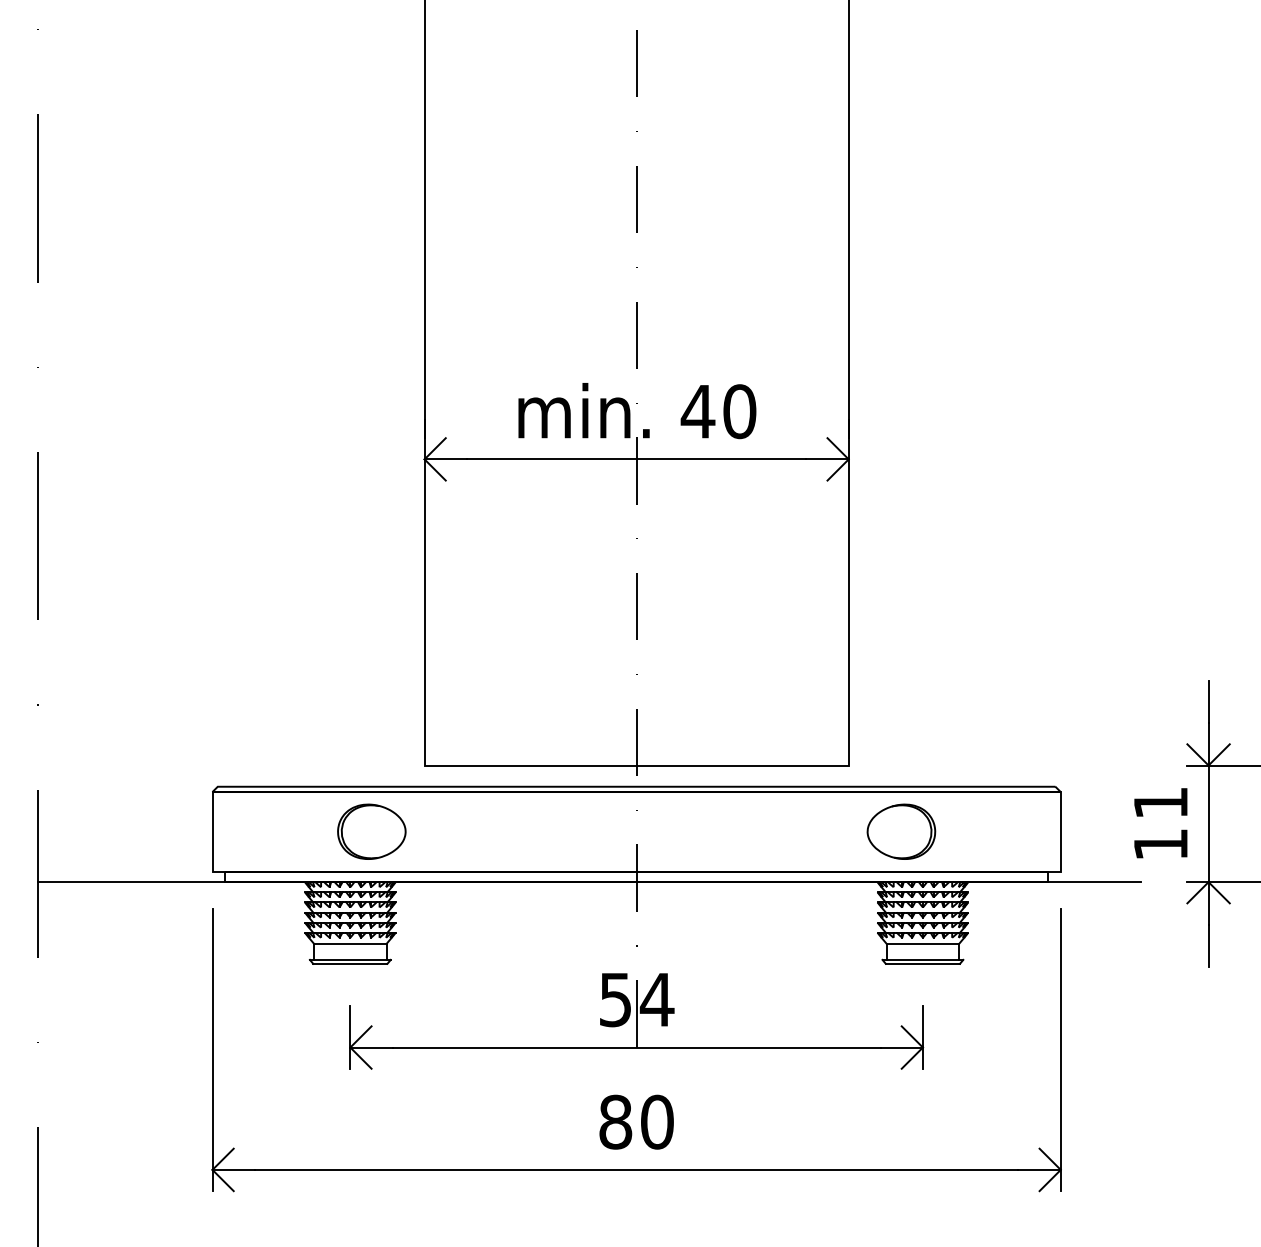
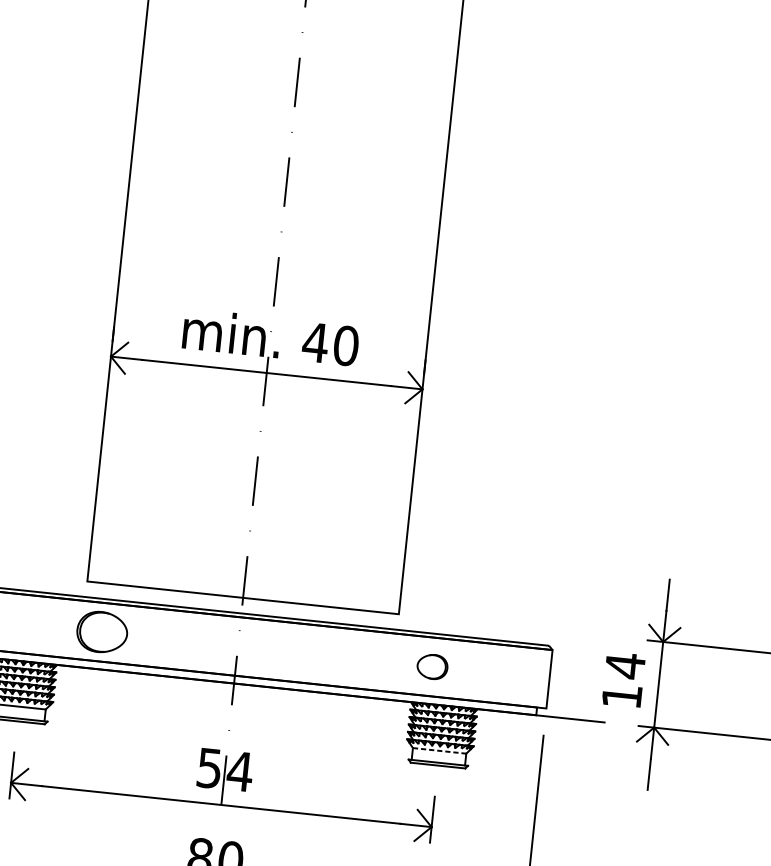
text: (1160, 802) -> (625, 665), 11 -> 14
part: (371, 831) -> (102, 632), moved
part: (901, 831) -> (432, 666), size x0.6
line: (923, 943) -> (440, 750), solid -> dashed

